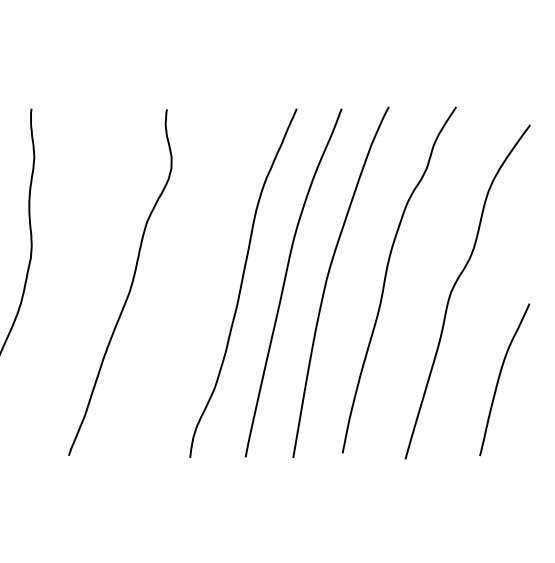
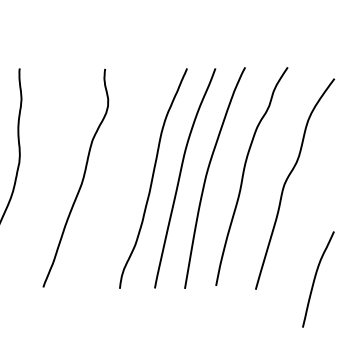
curve: (500, 379) -> (315, 279), moved

